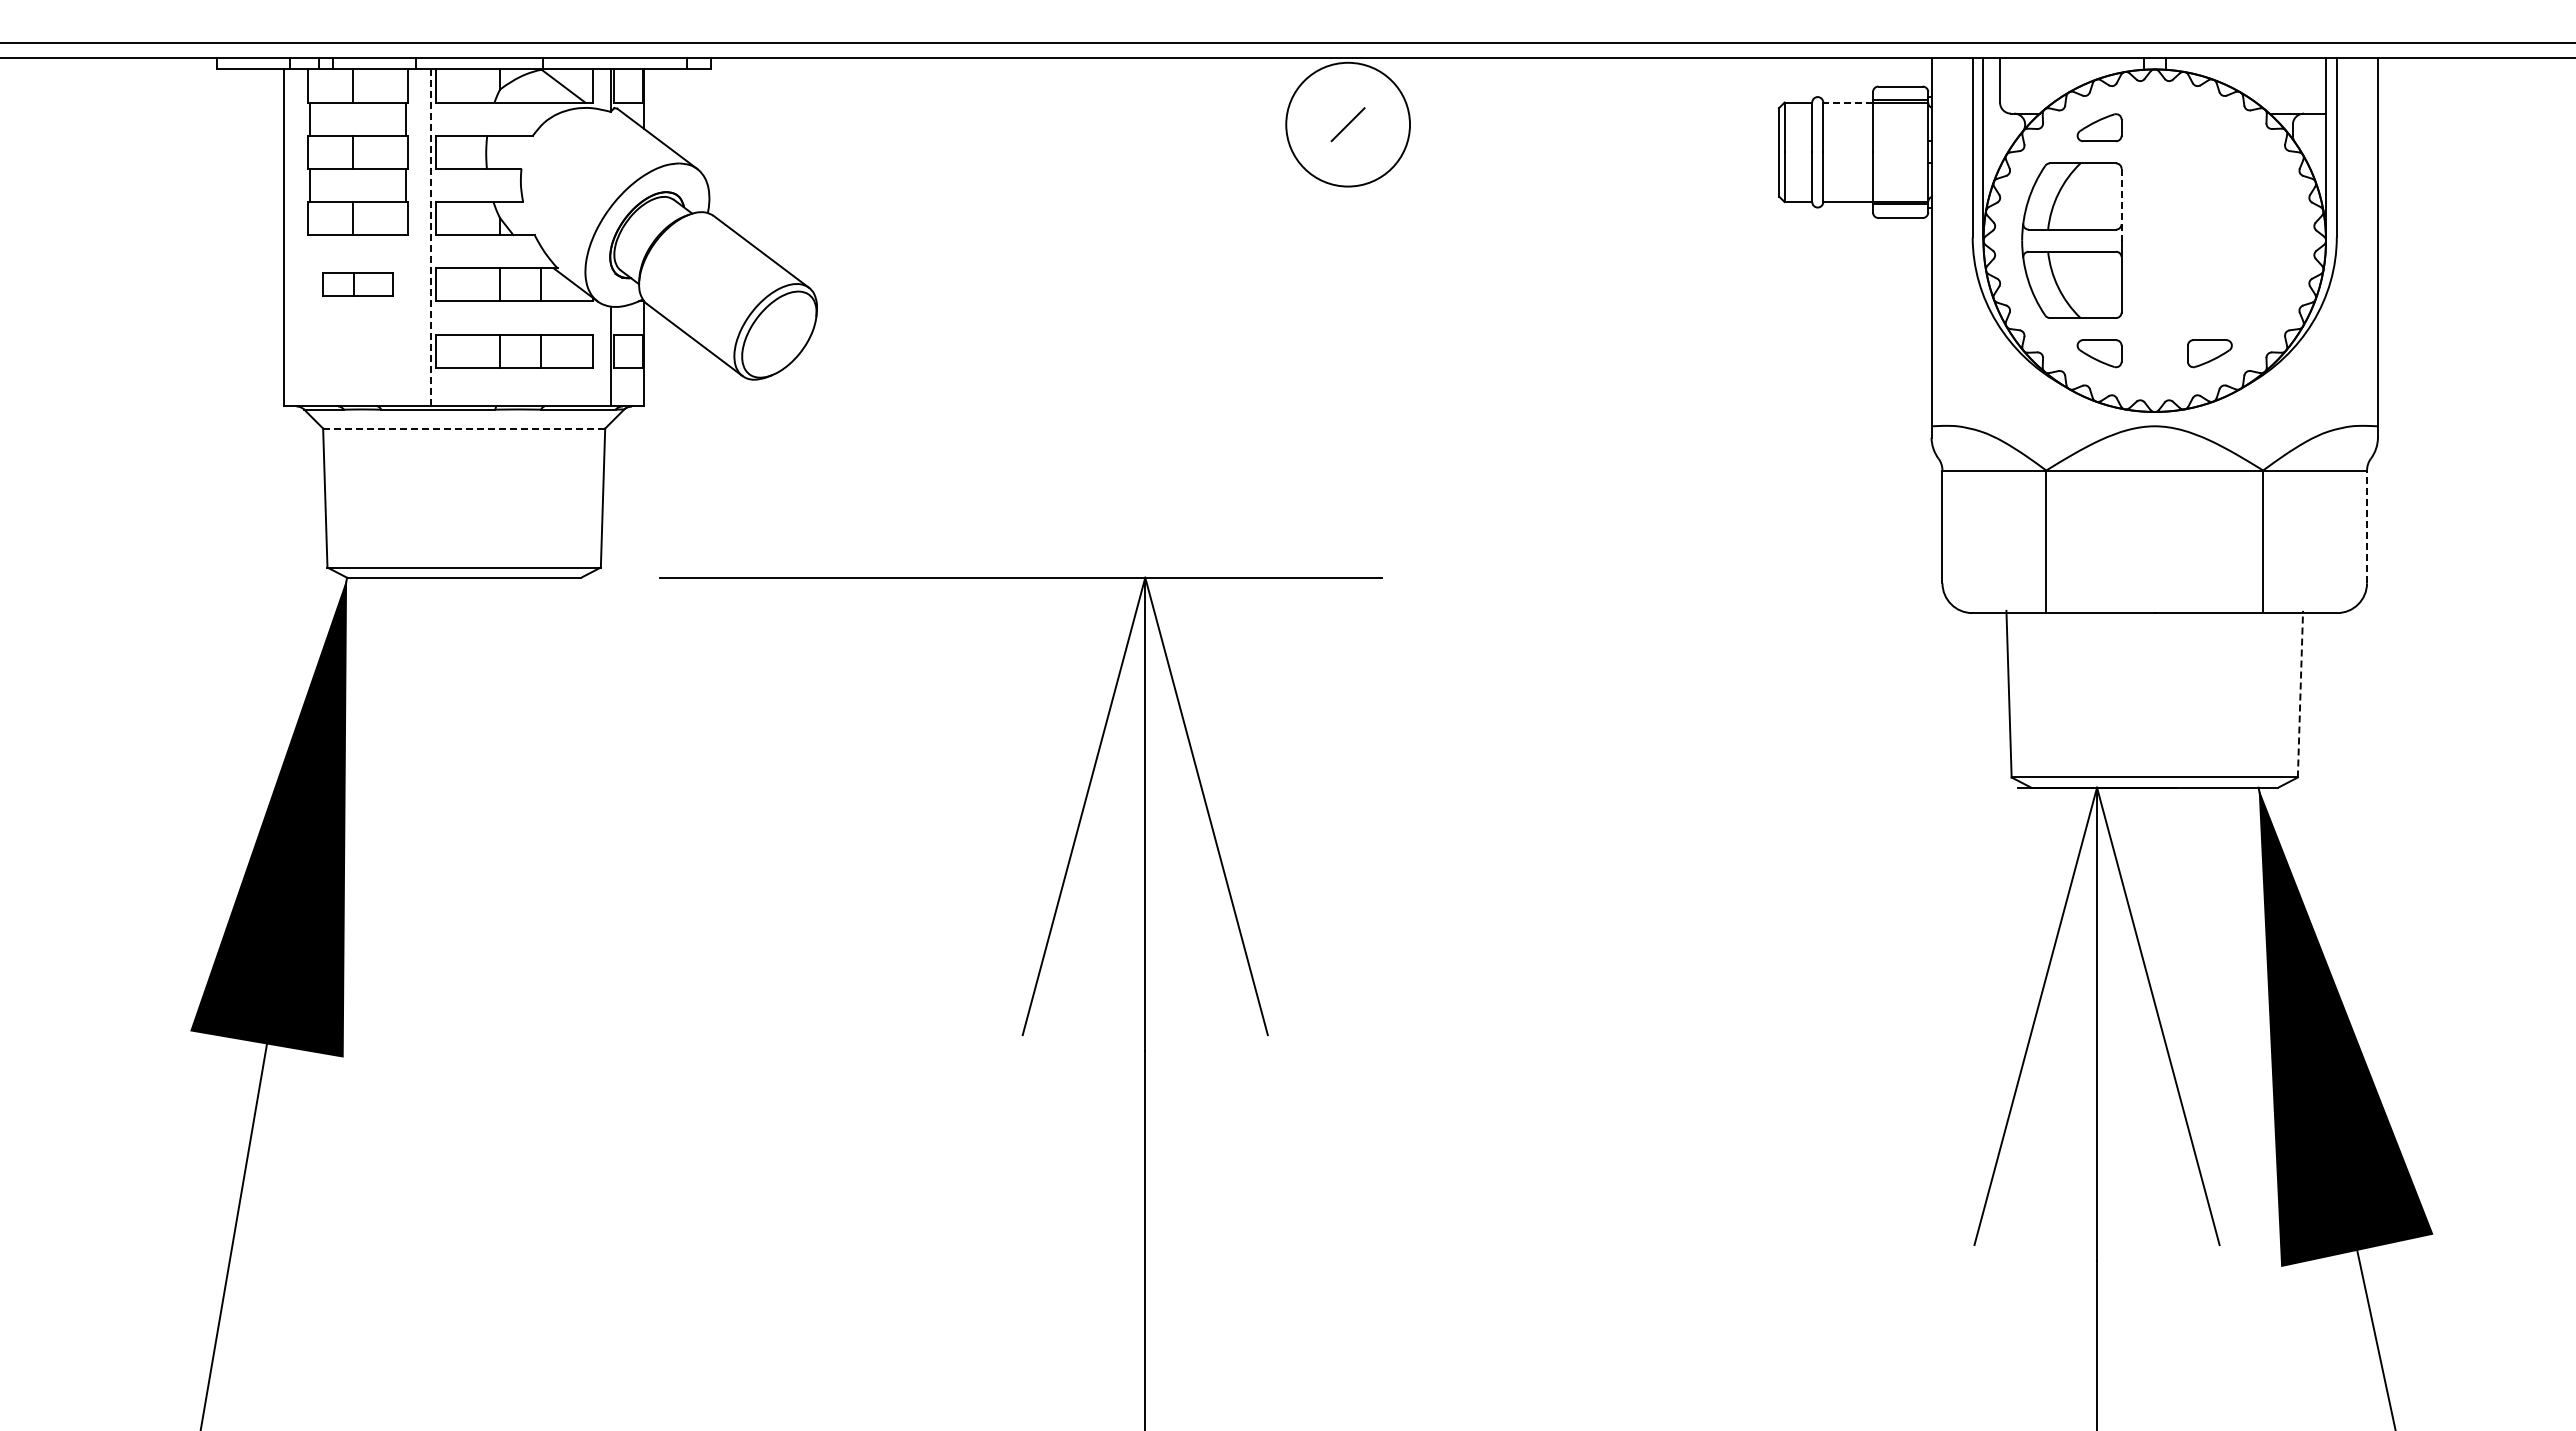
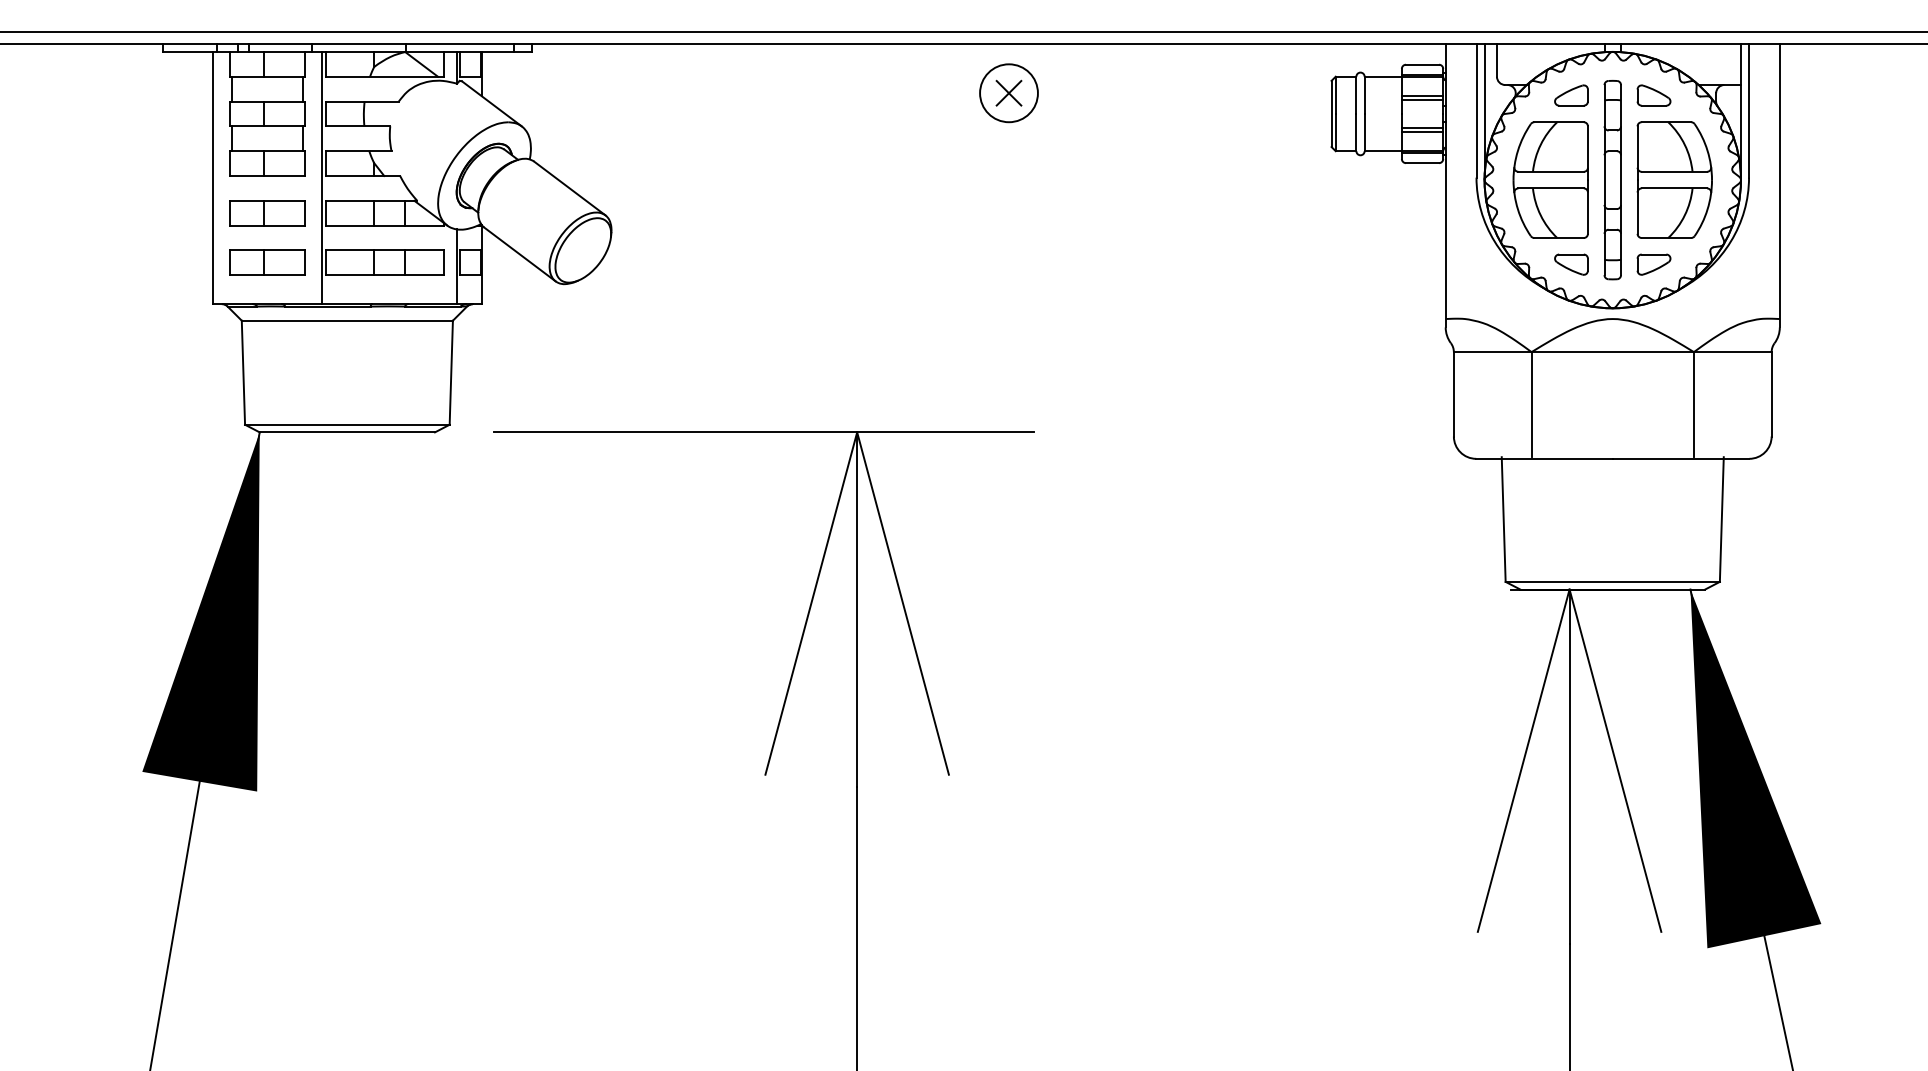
line: (1848, 102) -> (1383, 76), dashed -> solid
circle: (1347, 124) -> (1008, 93), size x0.62
line: (1347, 124) -> (1008, 93), added
part: (2209, 127) -> (1653, 95), added
line: (1900, 128) -> (1422, 96), added
line: (1900, 134) -> (1422, 100), added
line: (1900, 170) -> (1422, 127), added
line: (1900, 176) -> (1422, 132), added
line: (2121, 204) -> (1587, 153), dashed -> solid
line: (430, 237) -> (322, 177), dashed -> solid
part: (2154, 240) -> (1612, 179), added
part: (2237, 240) -> (1674, 179), added
part: (357, 284) -> (267, 212), size x1.43
part: (357, 351) -> (267, 263), added
line: (464, 428) -> (347, 320), dashed -> solid
line: (2367, 526) -> (1772, 394), dashed -> solid
line: (2300, 693) -> (1721, 519), dashed -> solid

